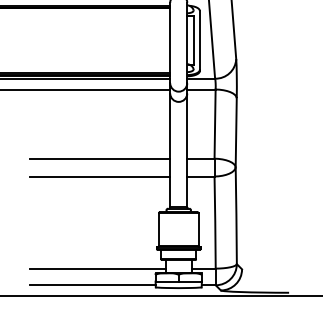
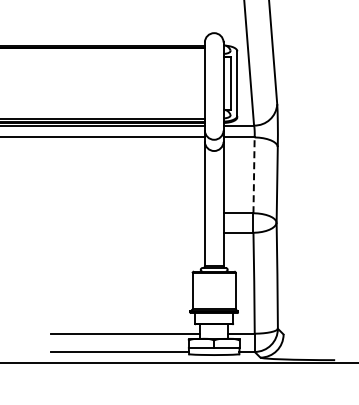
line: (215, 124) -> (254, 175), solid -> dashed
line: (99, 158) -> (127, 213), removed
line: (99, 176) -> (127, 232), removed

